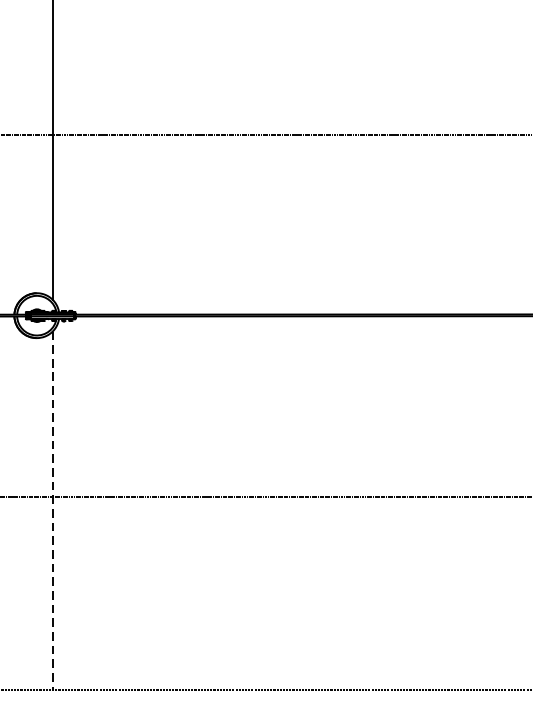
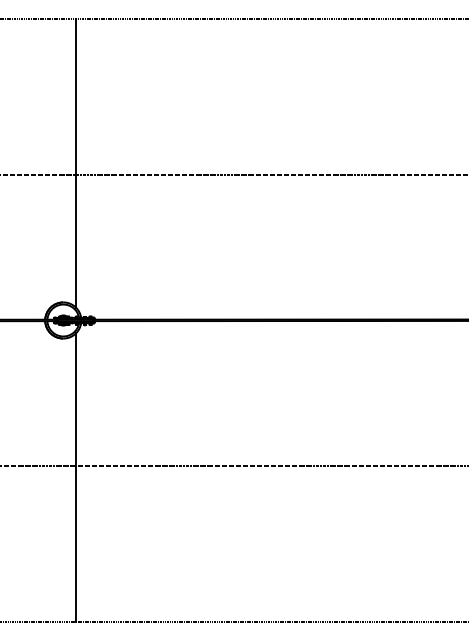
line: (53, 511) -> (76, 478), dashed -> solid

